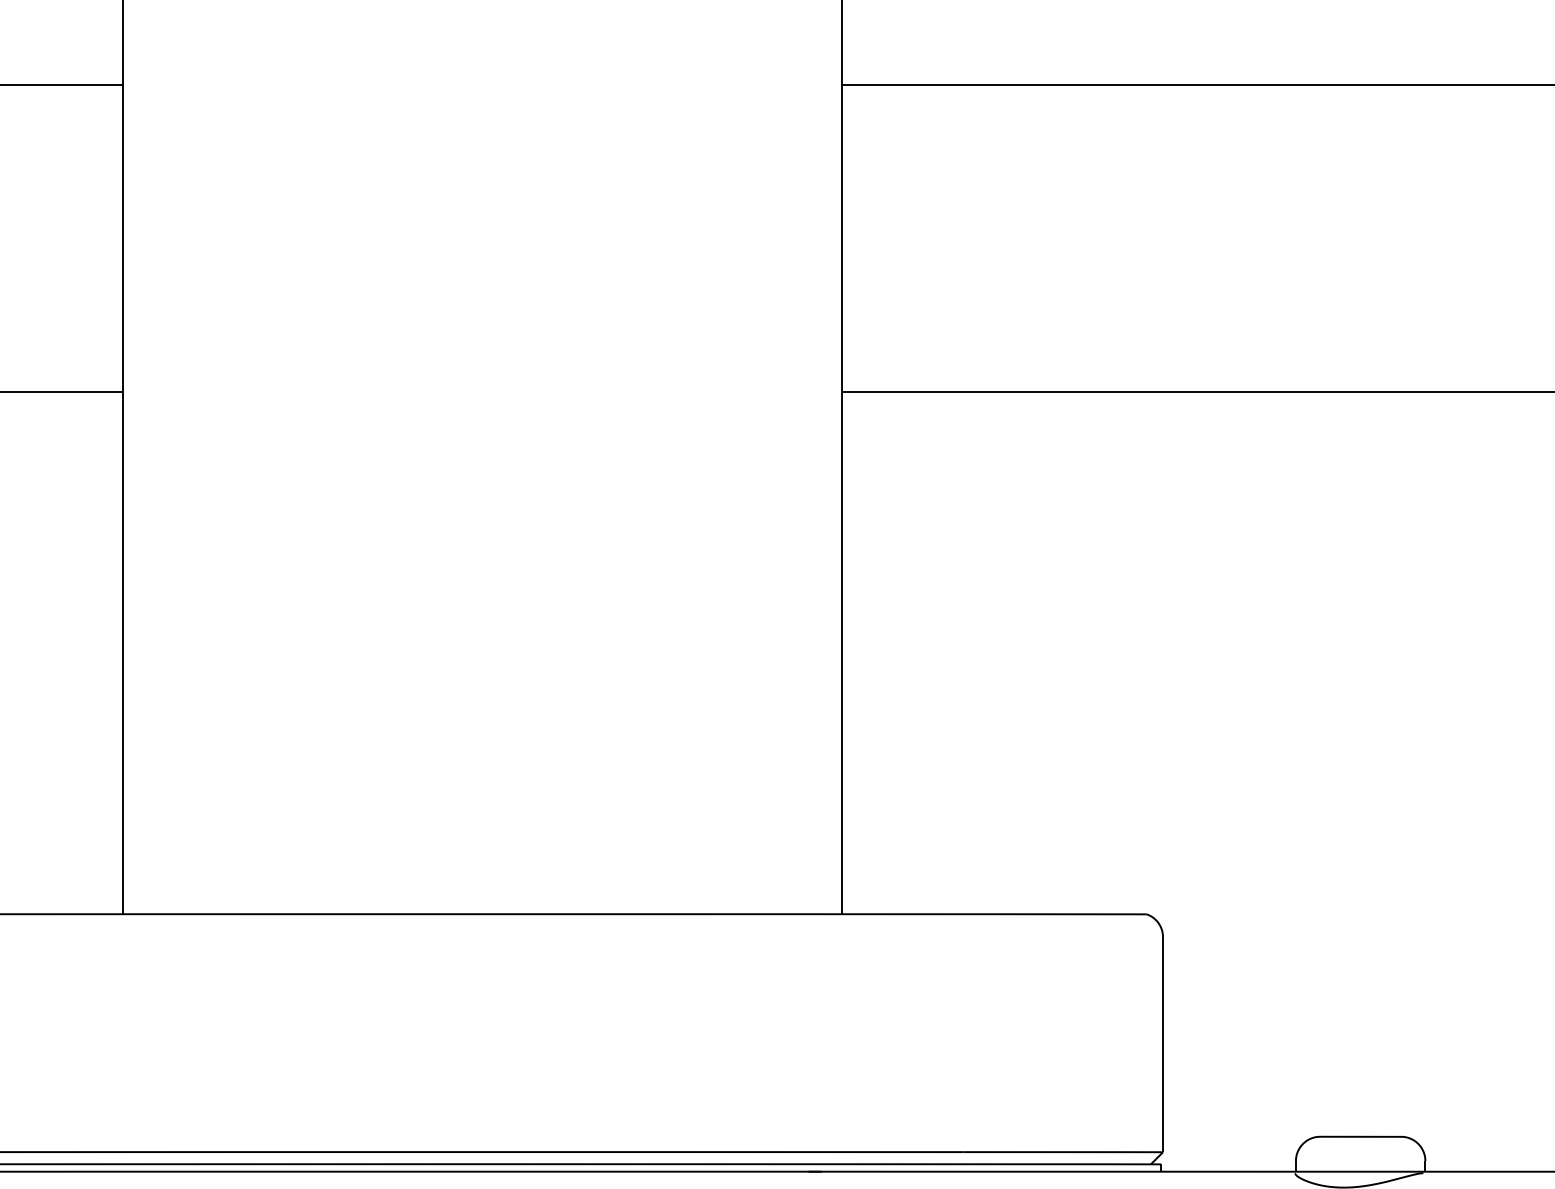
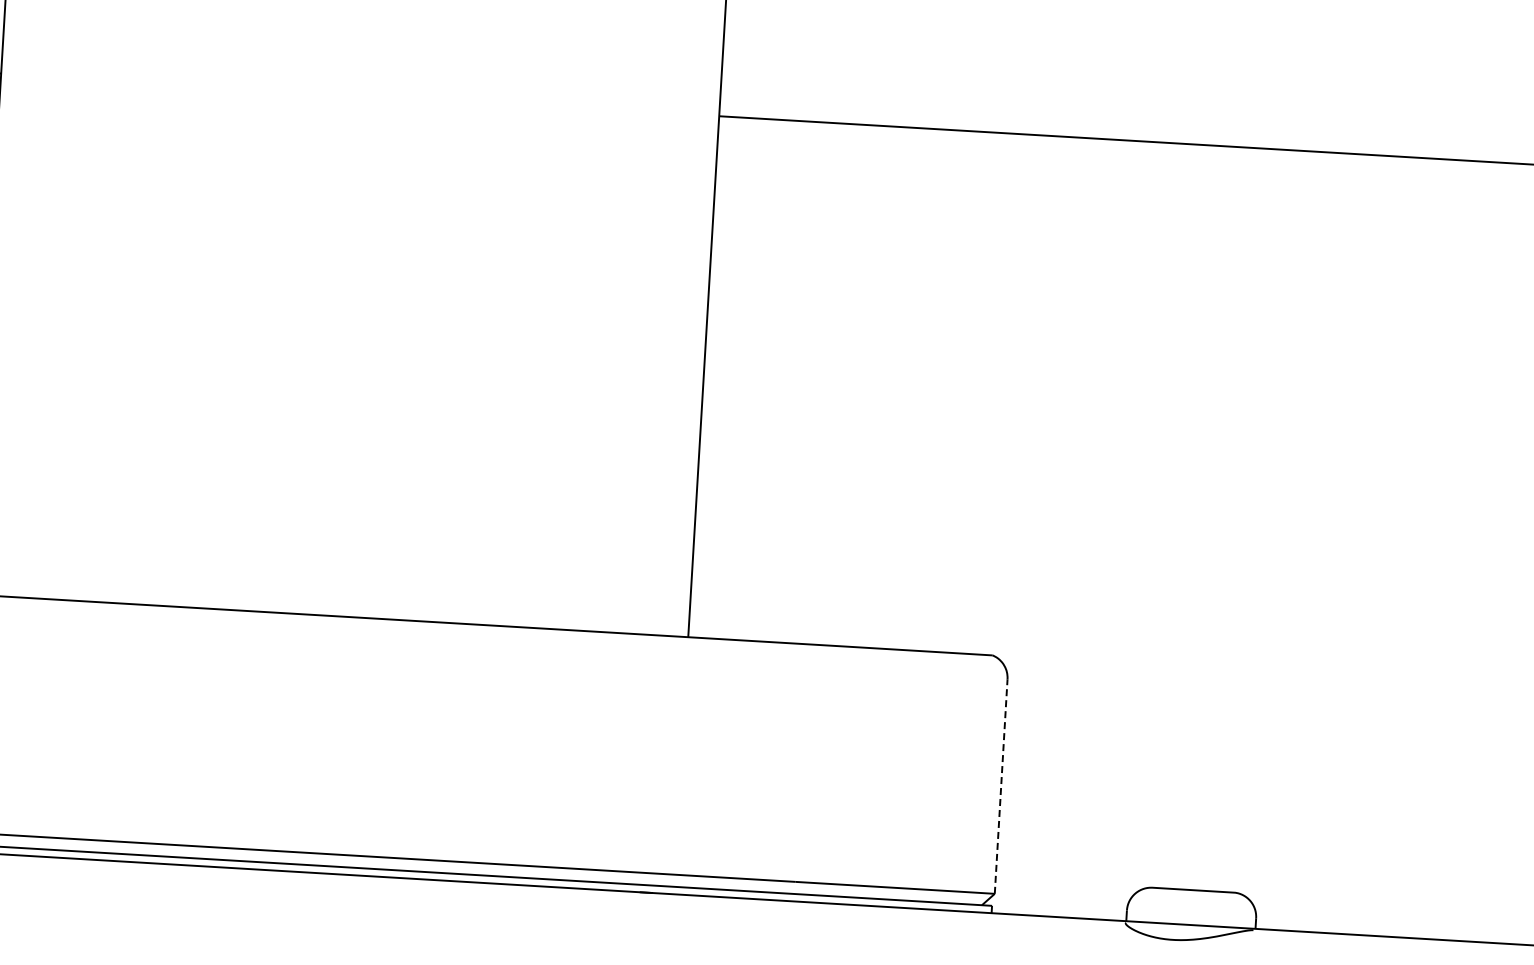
line: (1163, 1044) -> (1001, 786), solid -> dashed

